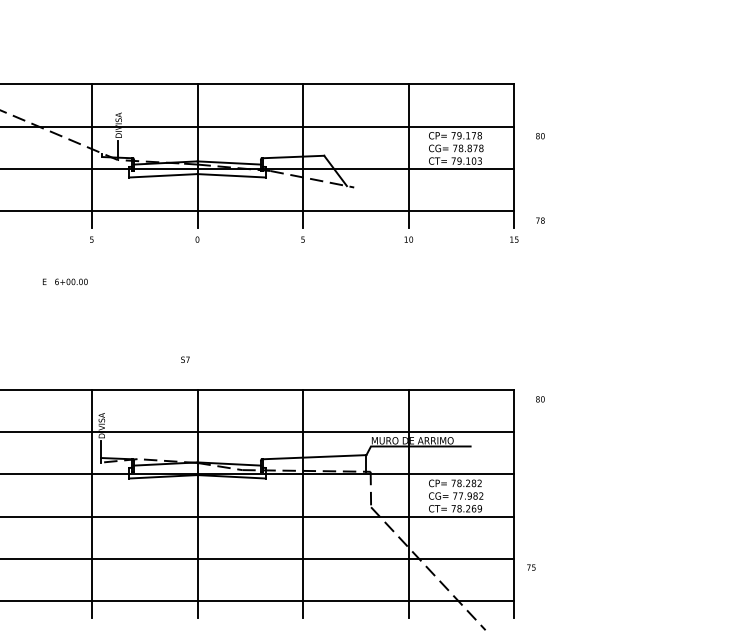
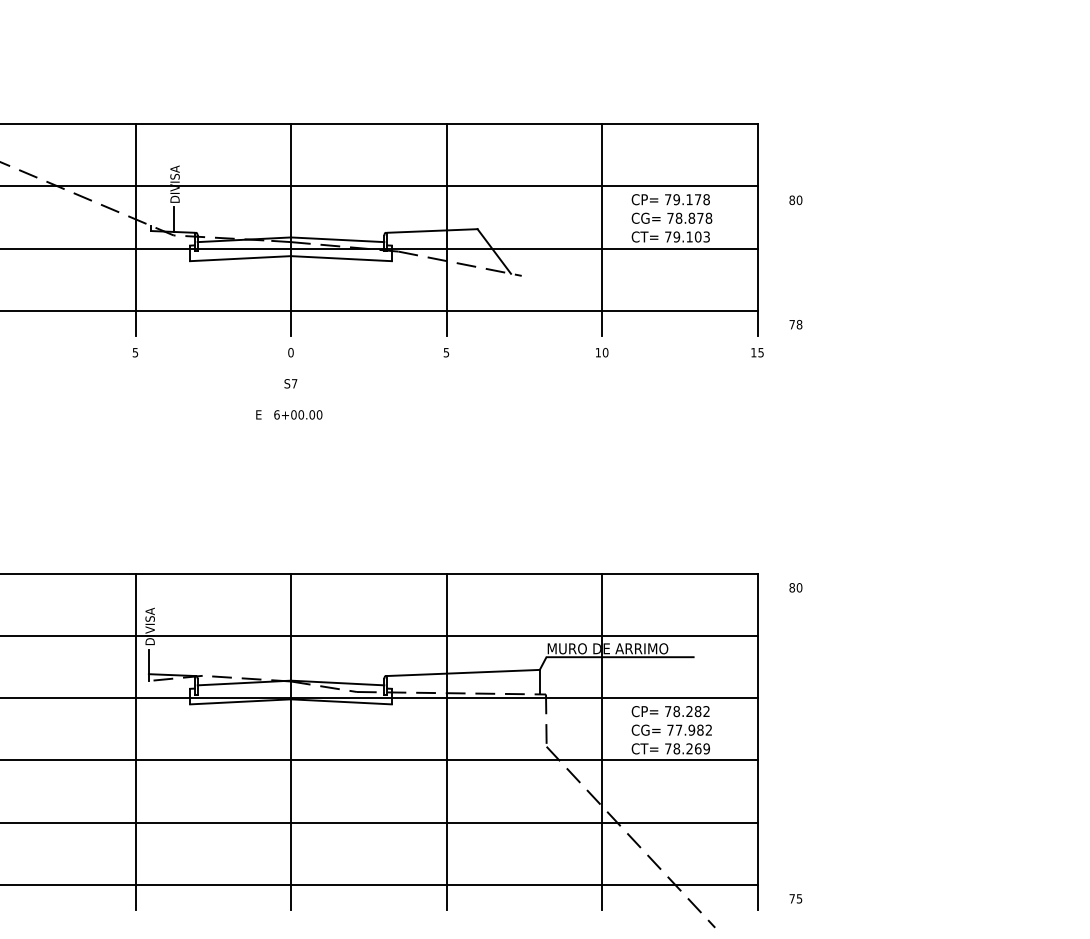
text: (64, 281) -> (288, 414), moved
text: (185, 359) -> (291, 383), moved
text: (531, 567) -> (796, 898), moved

